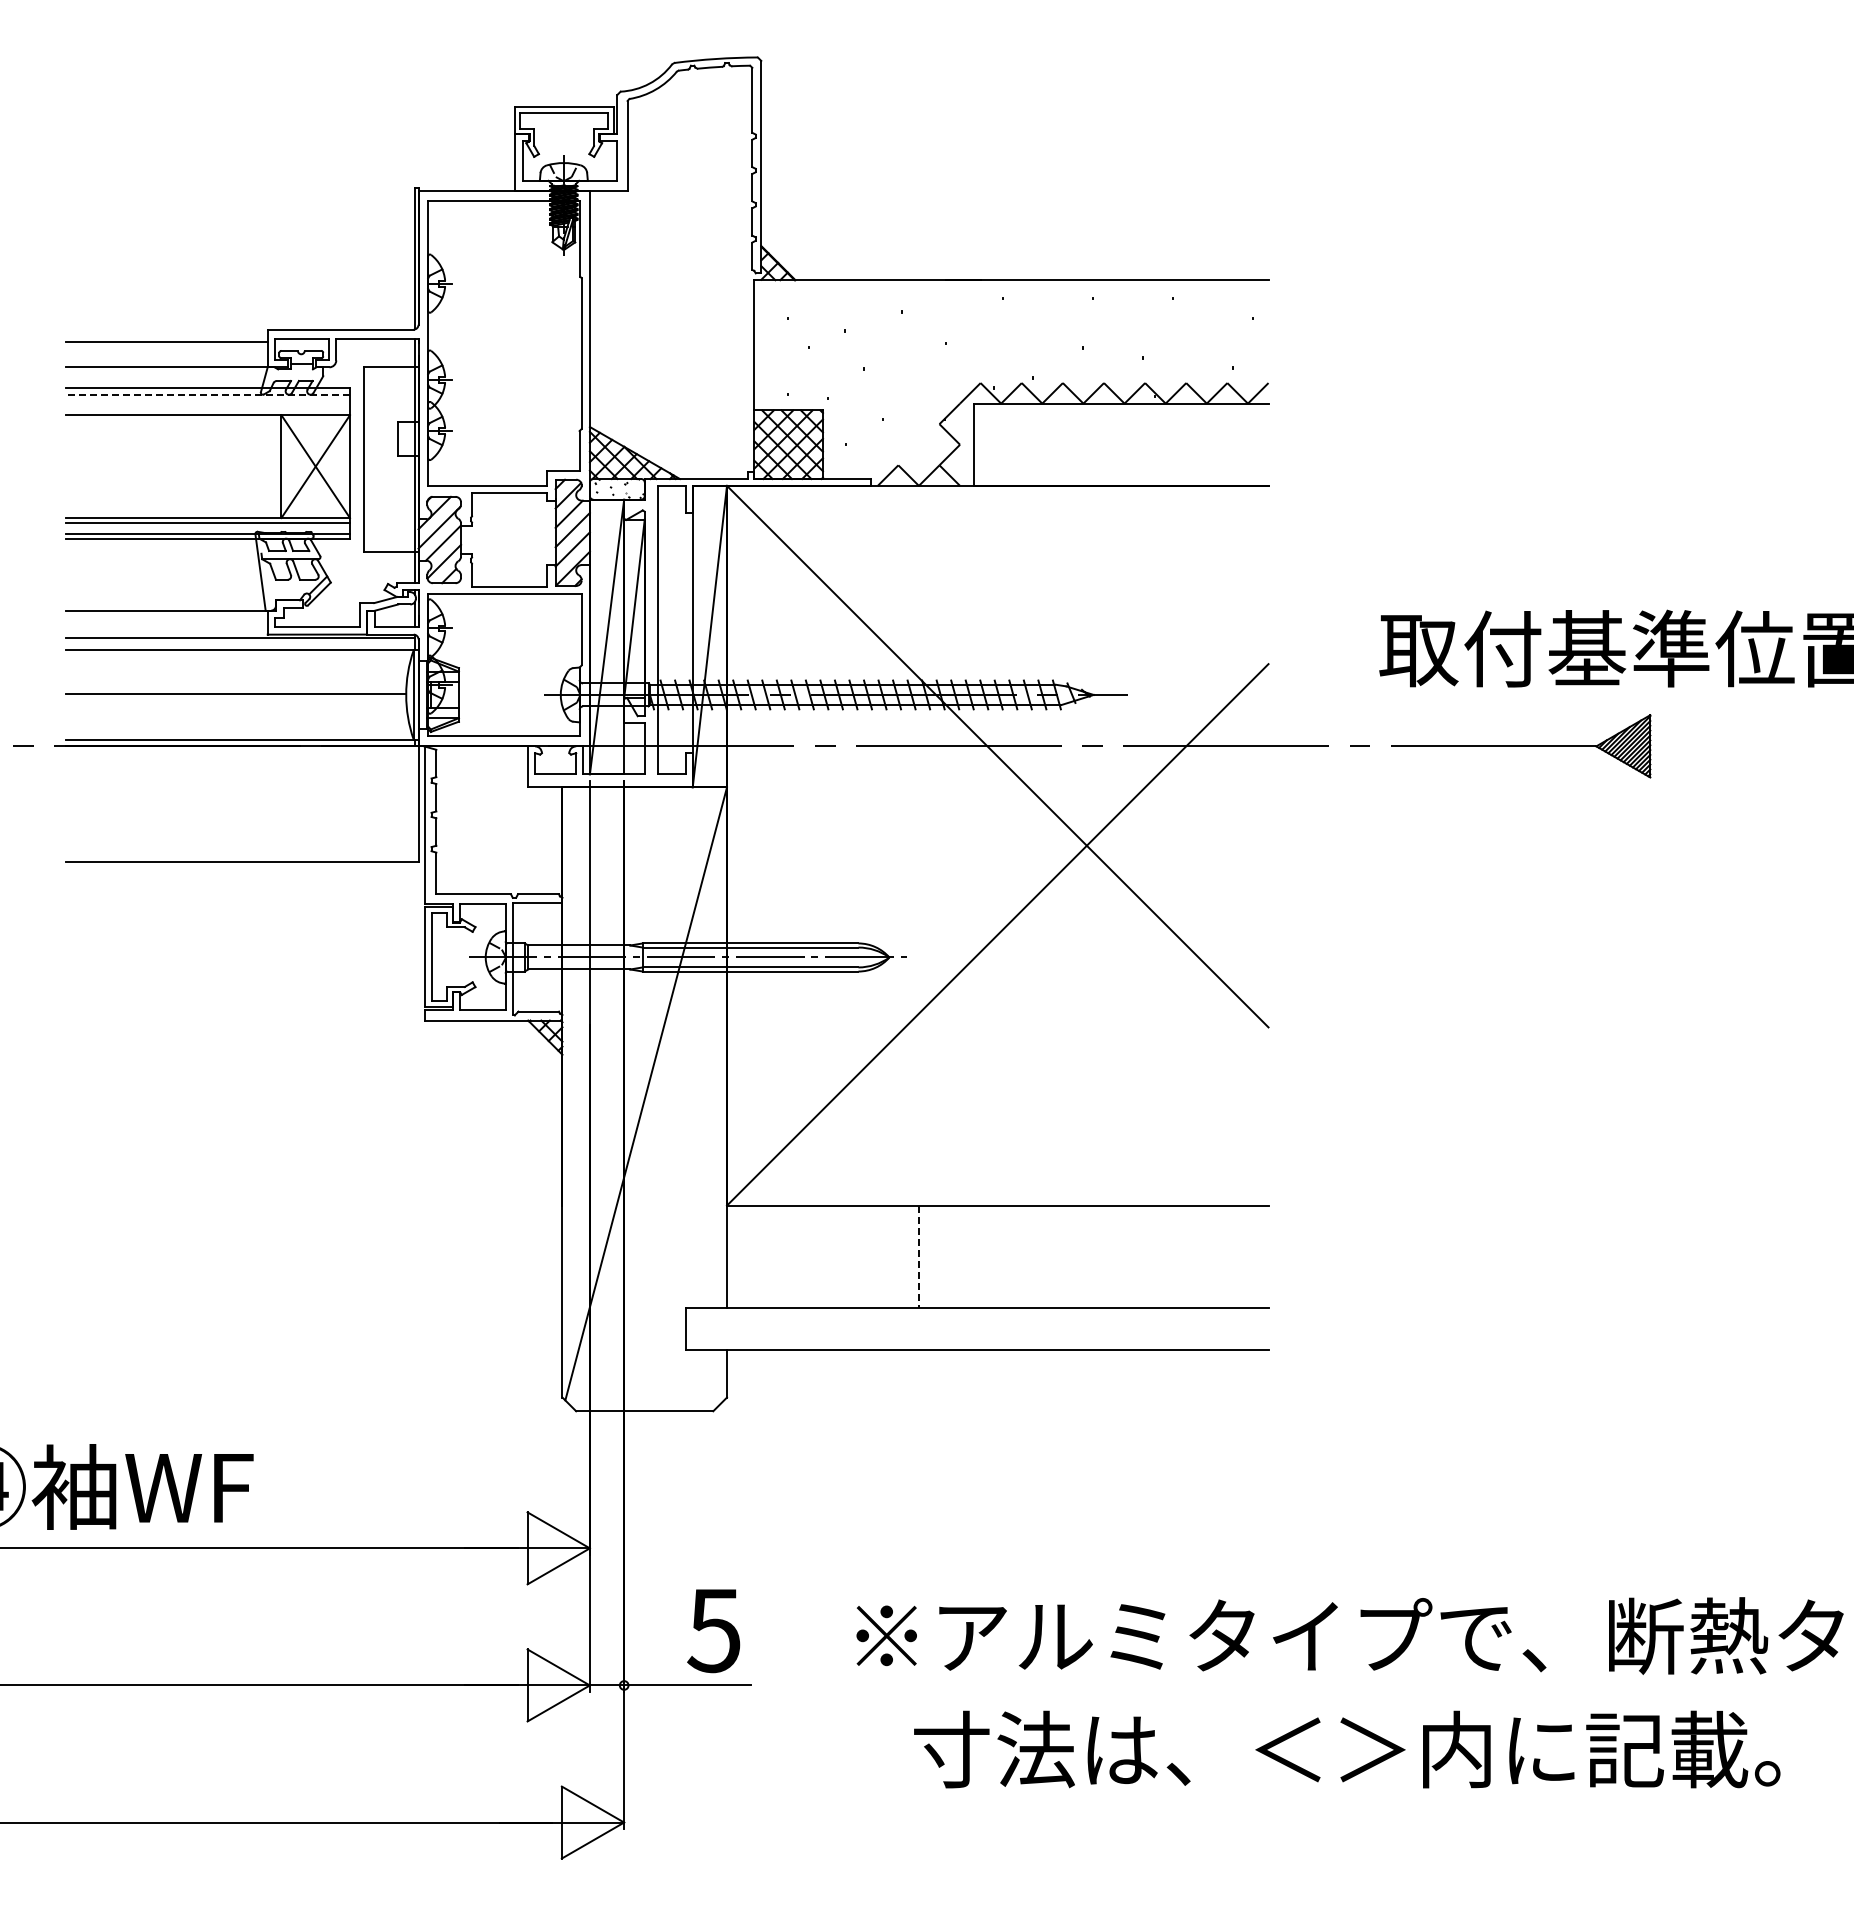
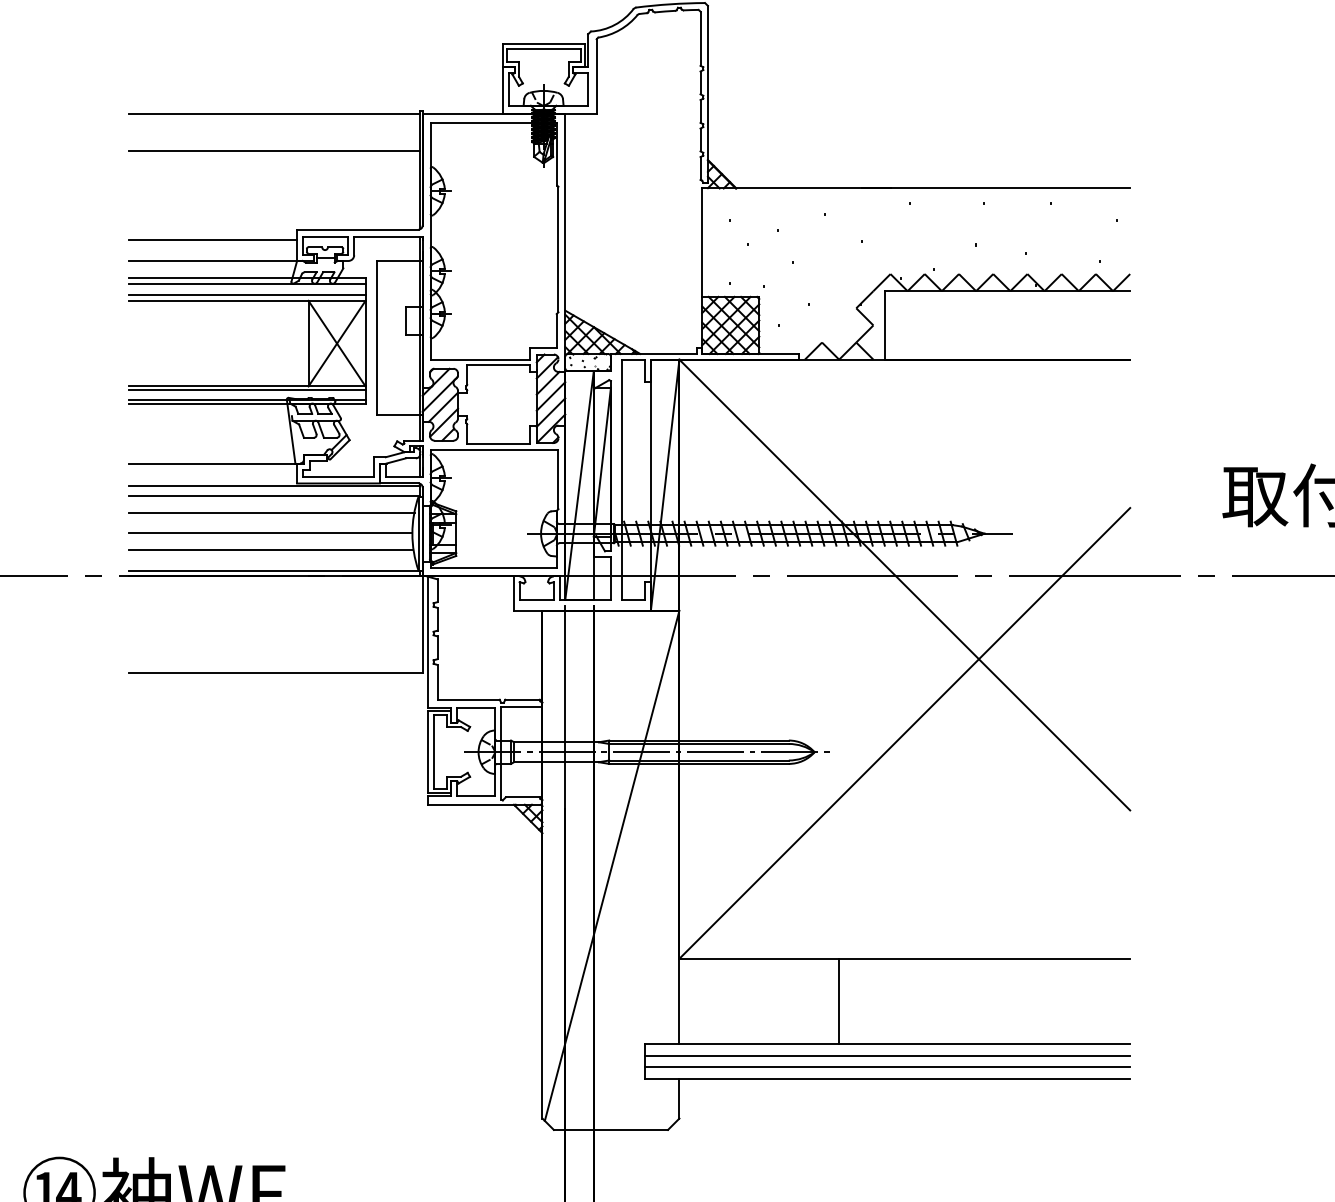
line: (240, 191) -> (274, 114), added
line: (240, 235) -> (274, 151), added
line: (207, 394) -> (246, 283), dashed -> solid
line: (207, 408) -> (246, 295), added
line: (237, 670) -> (271, 513), added
line: (236, 714) -> (271, 549), added
line: (918, 1257) -> (838, 1001), dashed -> solid
line: (976, 1322) -> (887, 1056), added
line: (976, 1335) -> (887, 1066), added

